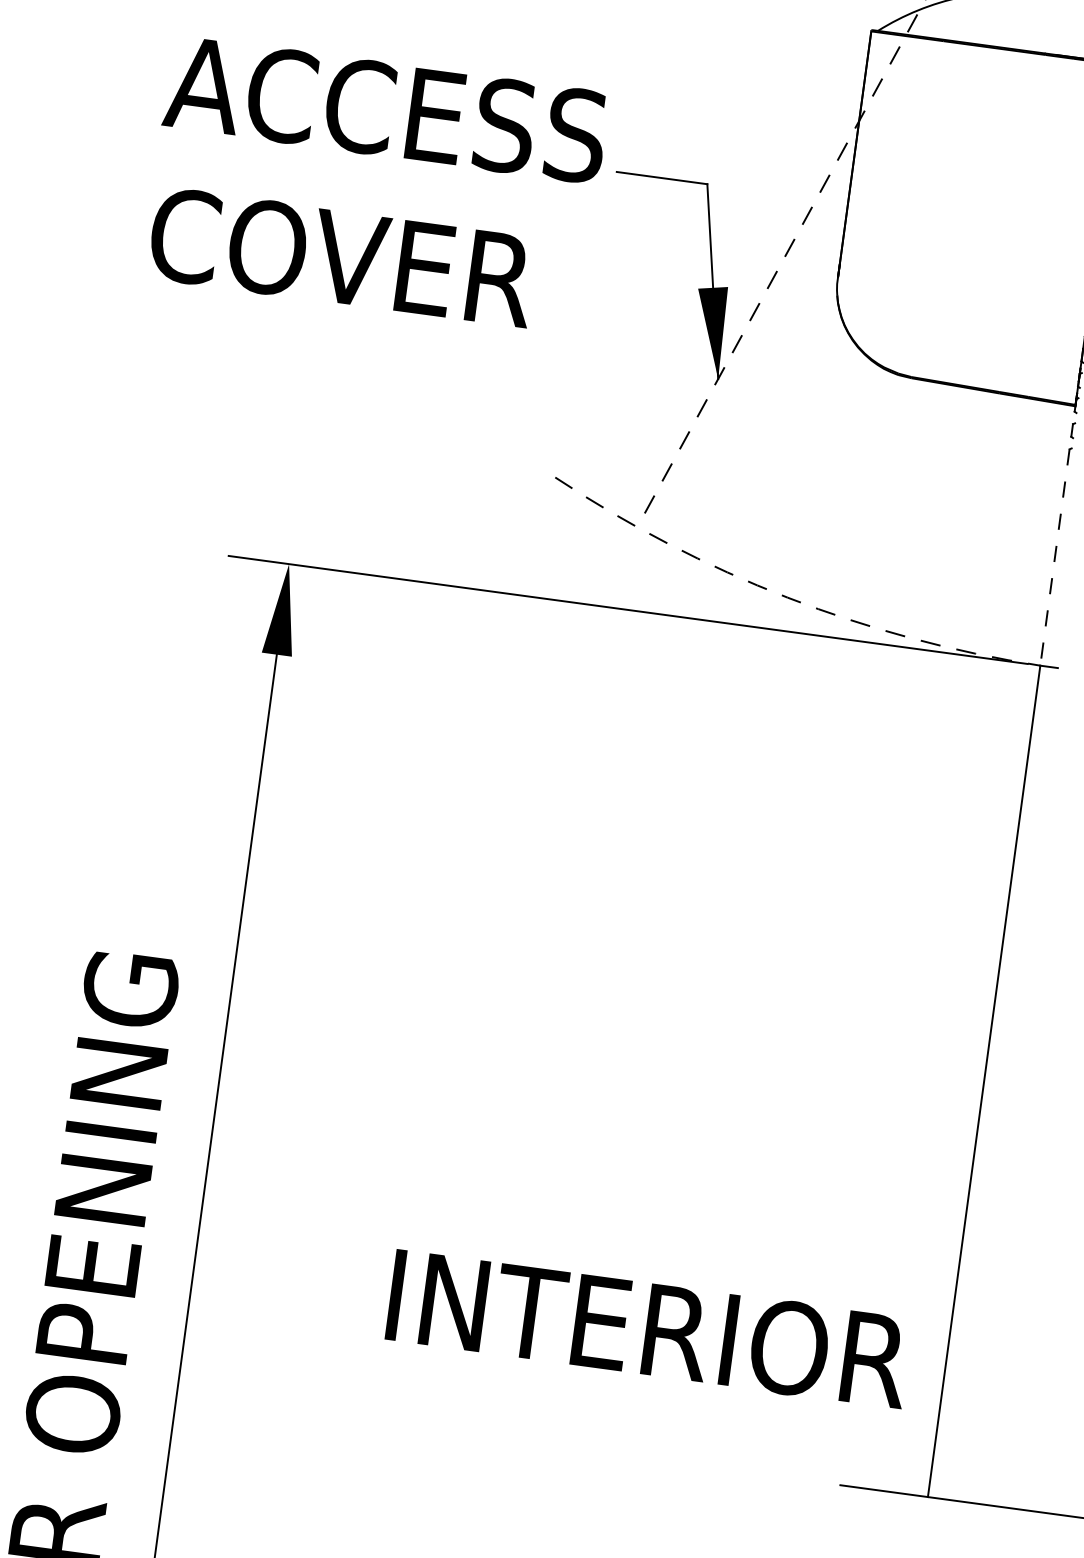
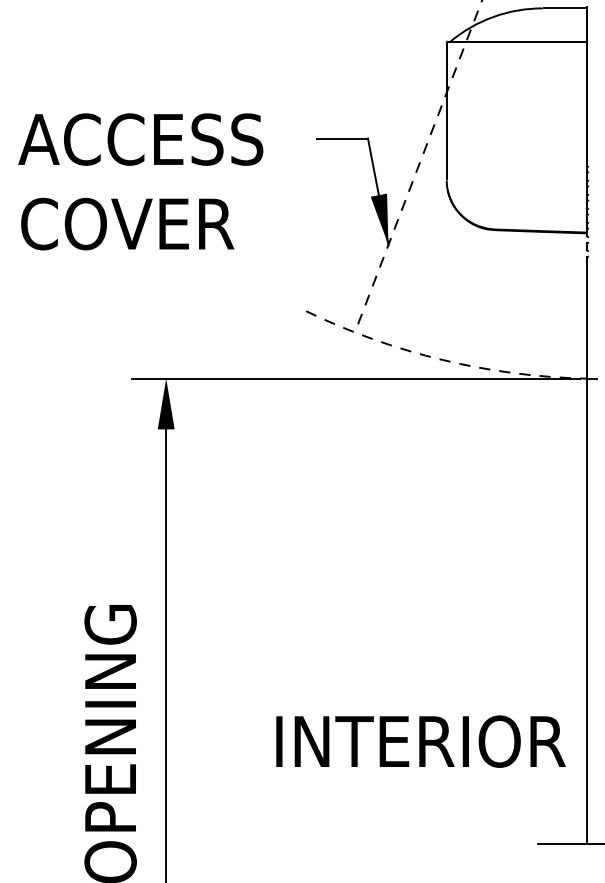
text: (375, 184) -> (140, 181), moved
line: (1054, 558) -> (586, 318), dashed -> solid
text: (648, 1328) -> (420, 741), moved

